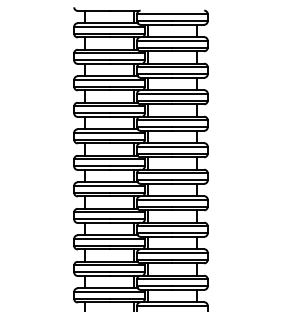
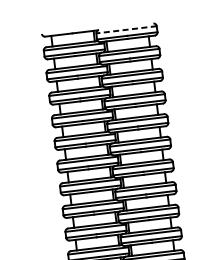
line: (171, 14) -> (125, 30), solid -> dashed

